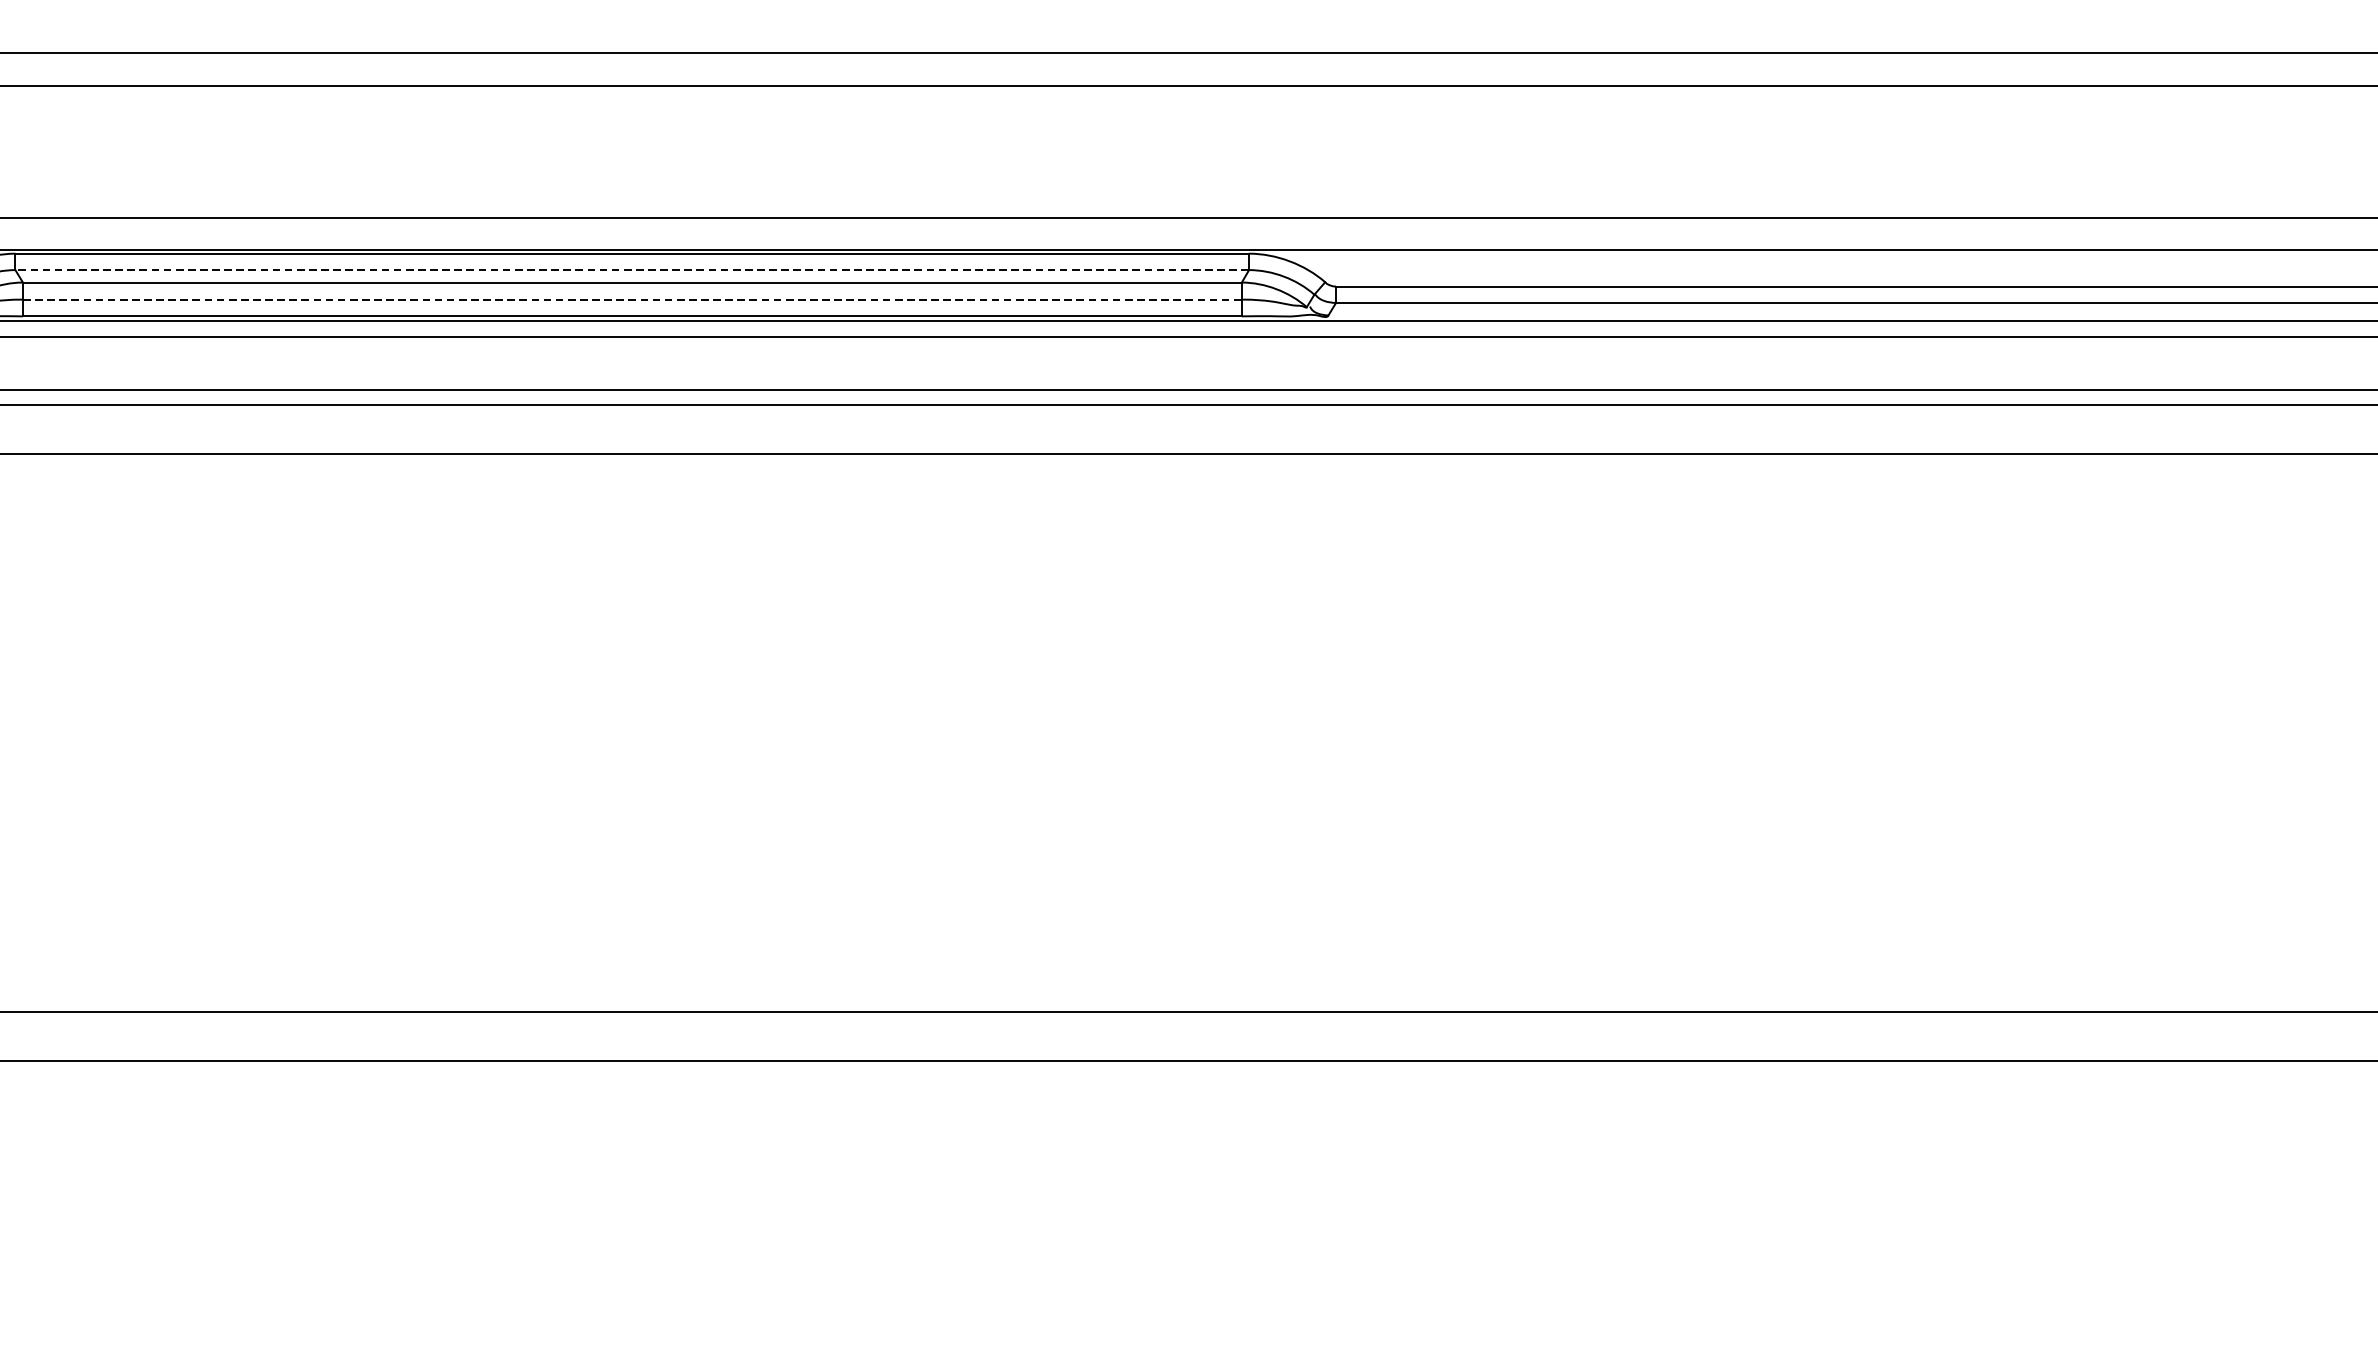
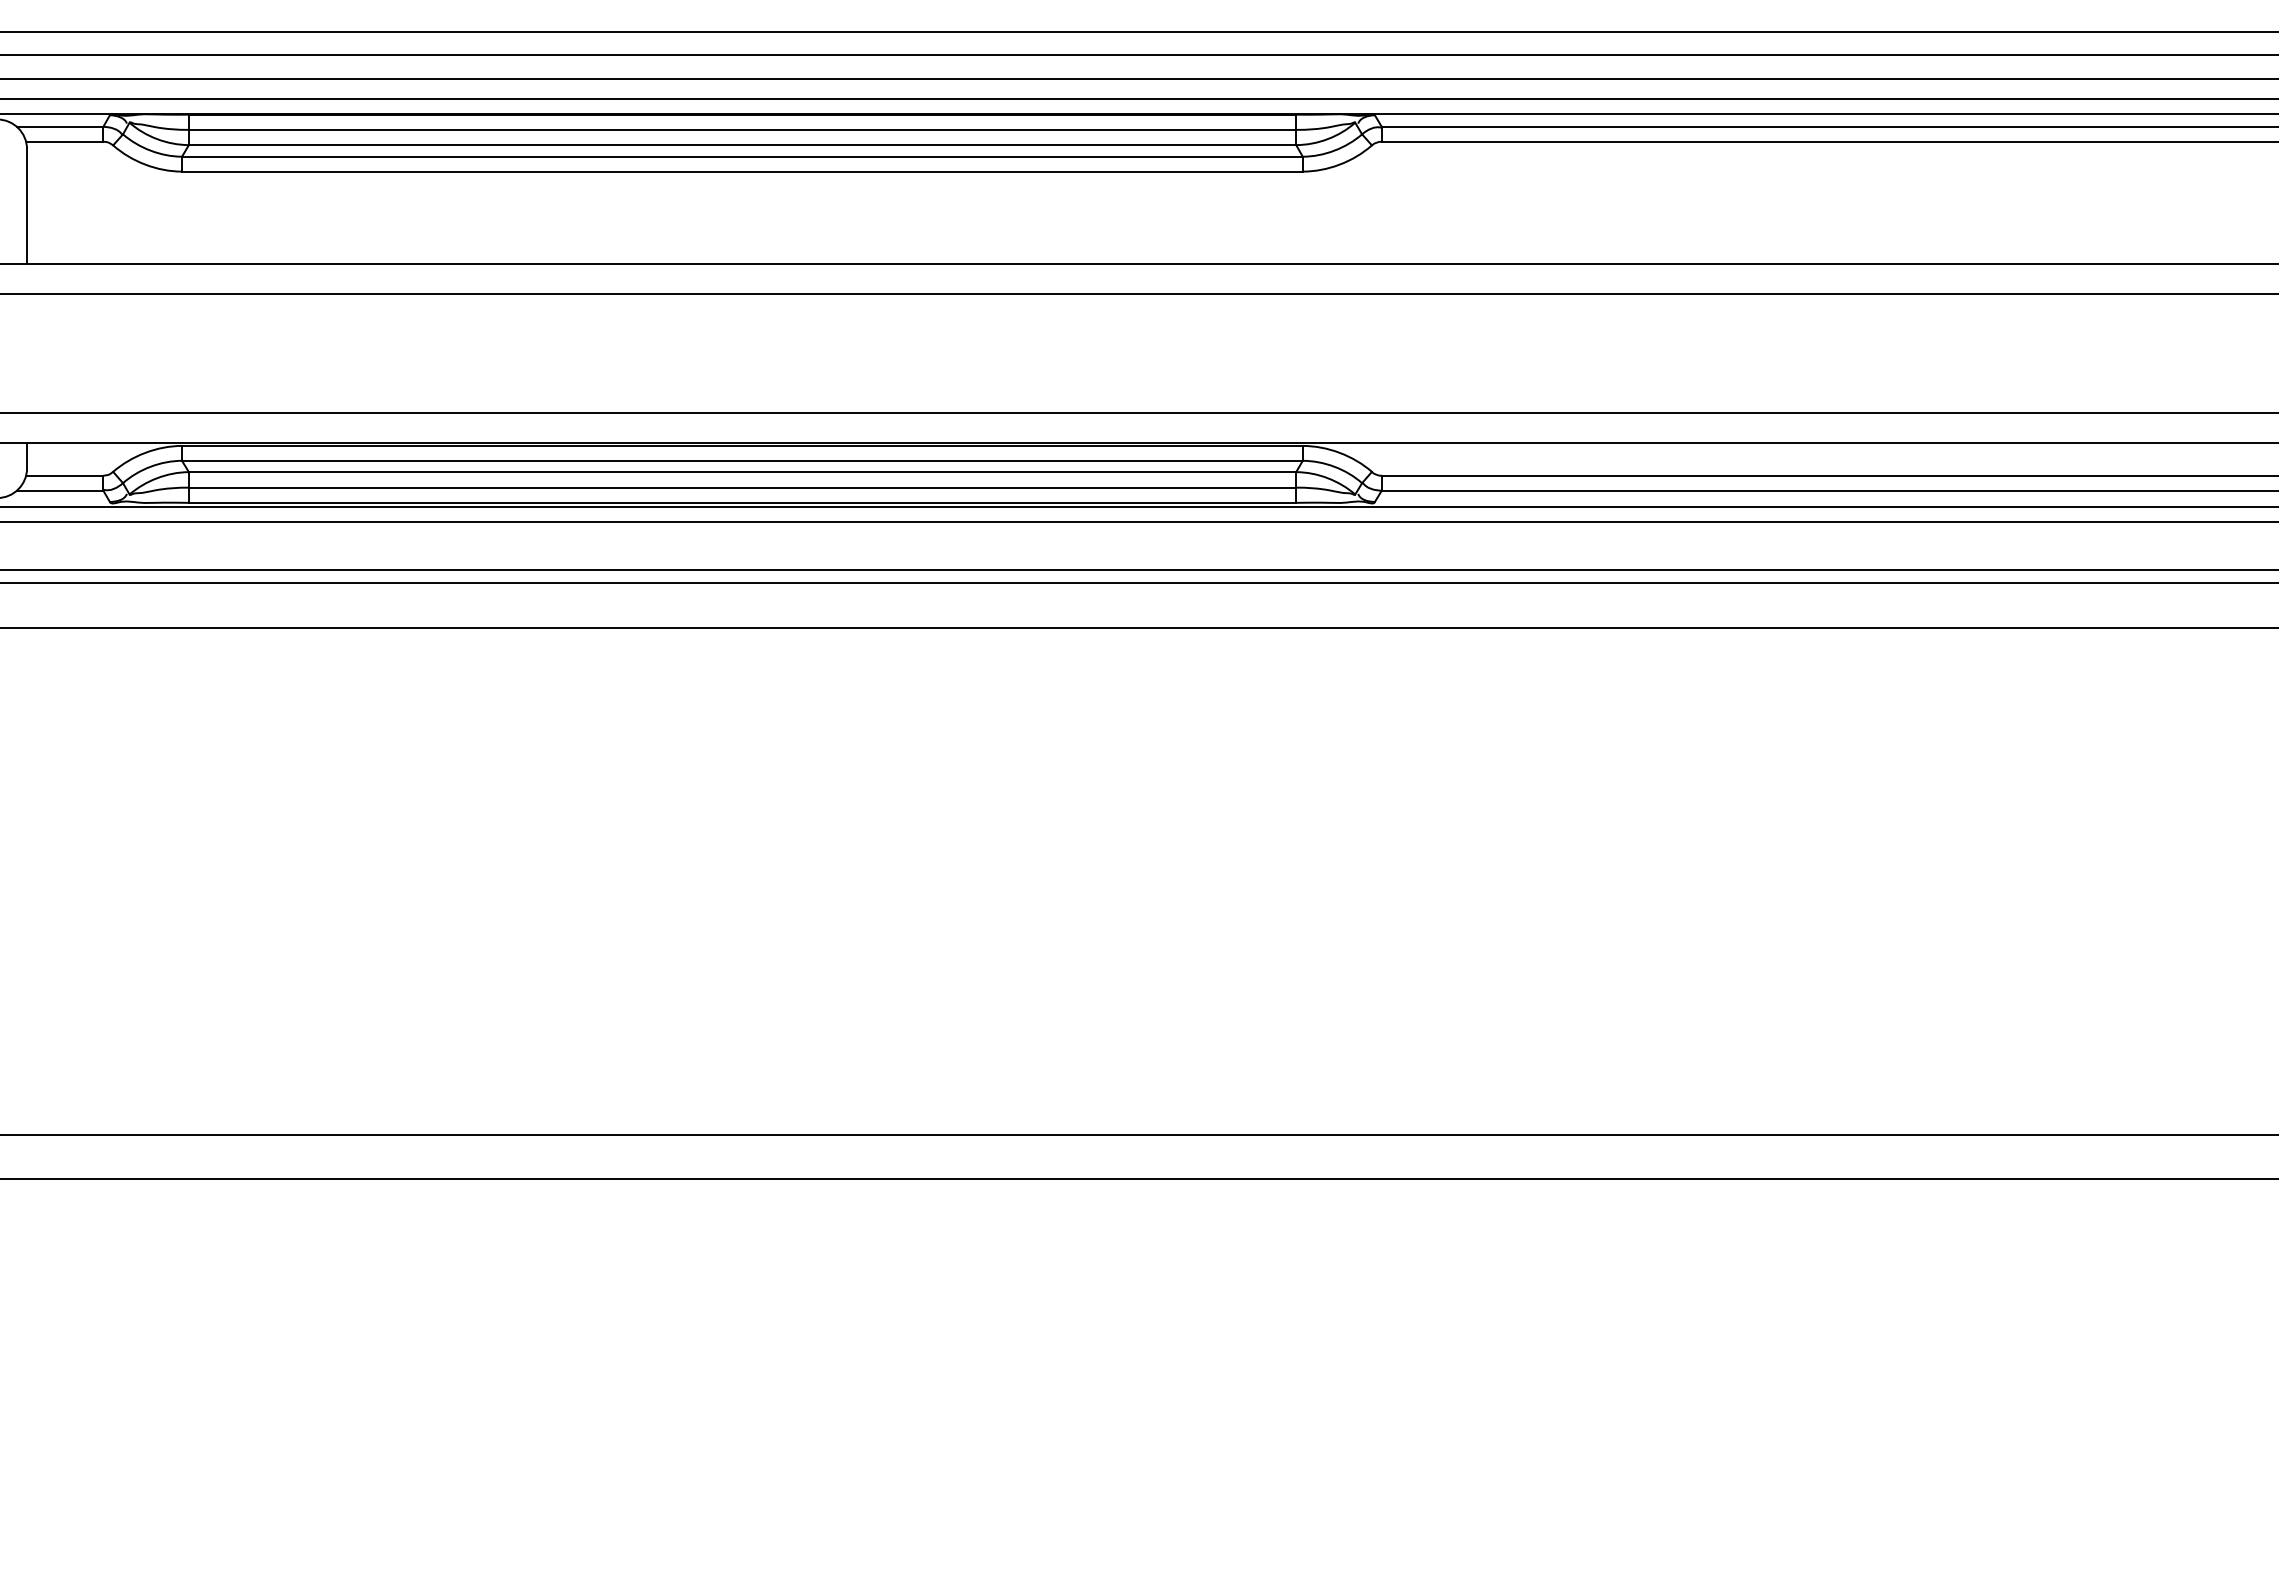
line: (631, 269) -> (741, 460), dashed -> solid
line: (632, 299) -> (742, 487), dashed -> solid

